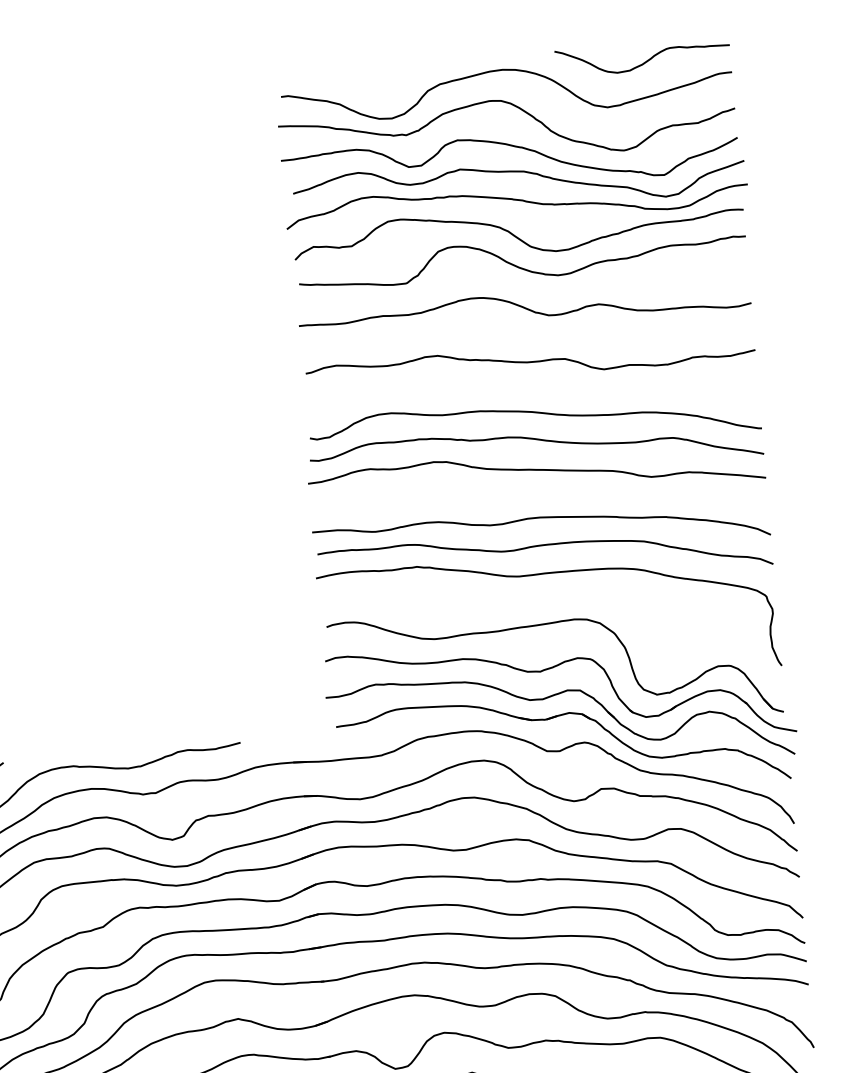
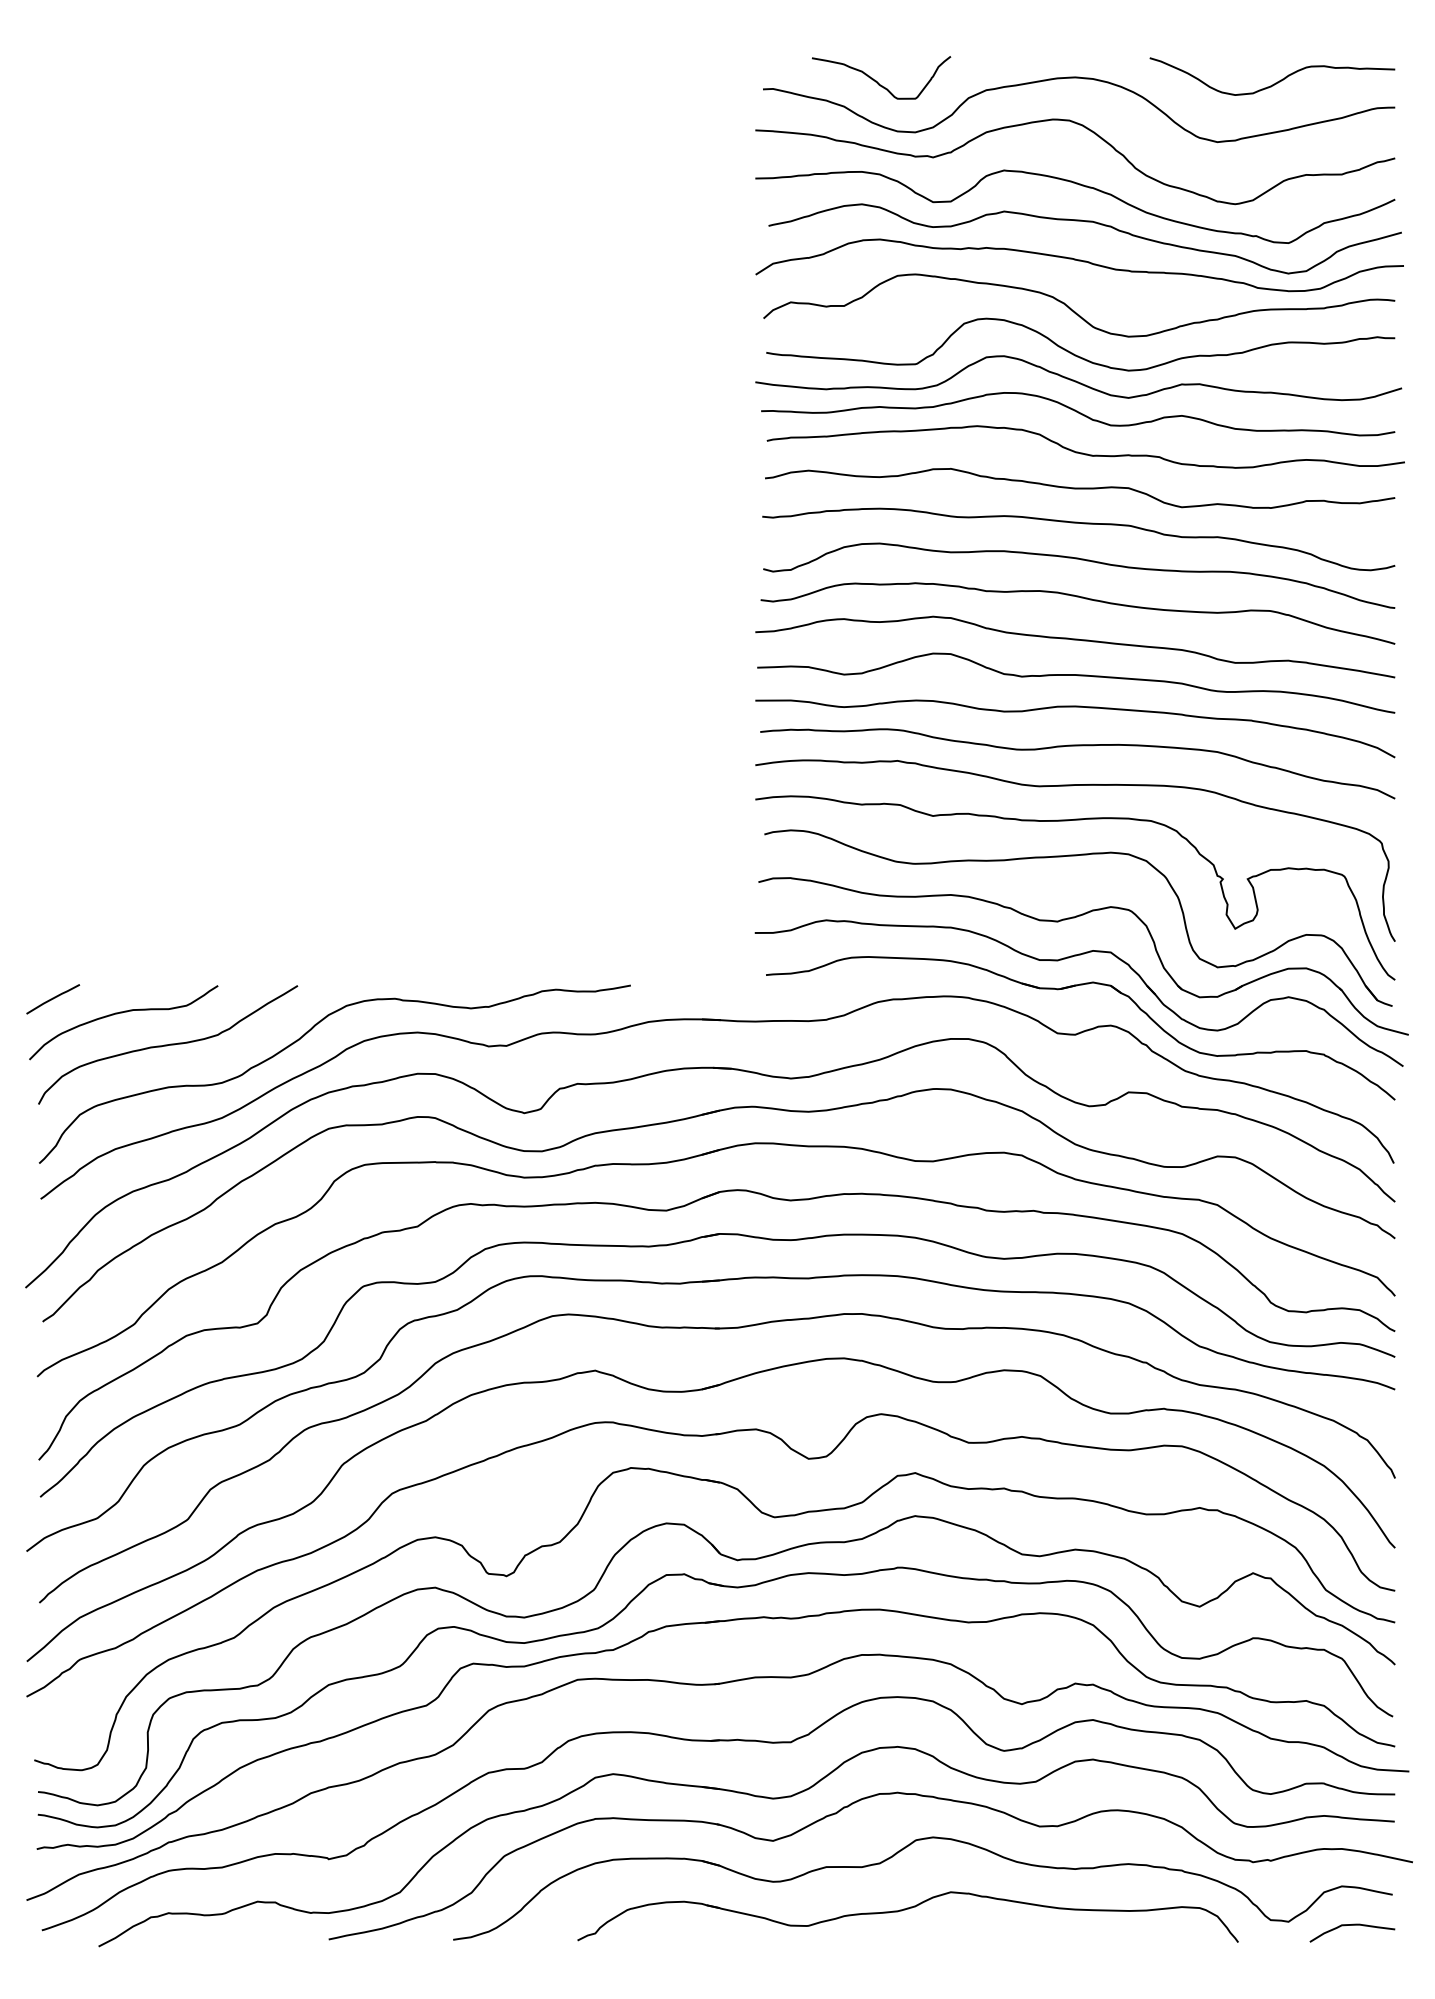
curve: (362, 84) -> (877, 81), added
curve: (521, 285) -> (1076, 380), added
curve: (530, 336) -> (1082, 452), added
curve: (535, 387) -> (1083, 524), added
curve: (540, 496) -> (1078, 676), added
curve: (542, 599) -> (1068, 821), added

